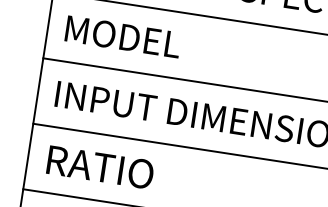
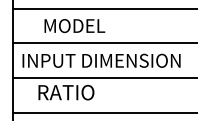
text: (122, 35) -> (74, 25), moved
text: (100, 167) -> (66, 92), moved

